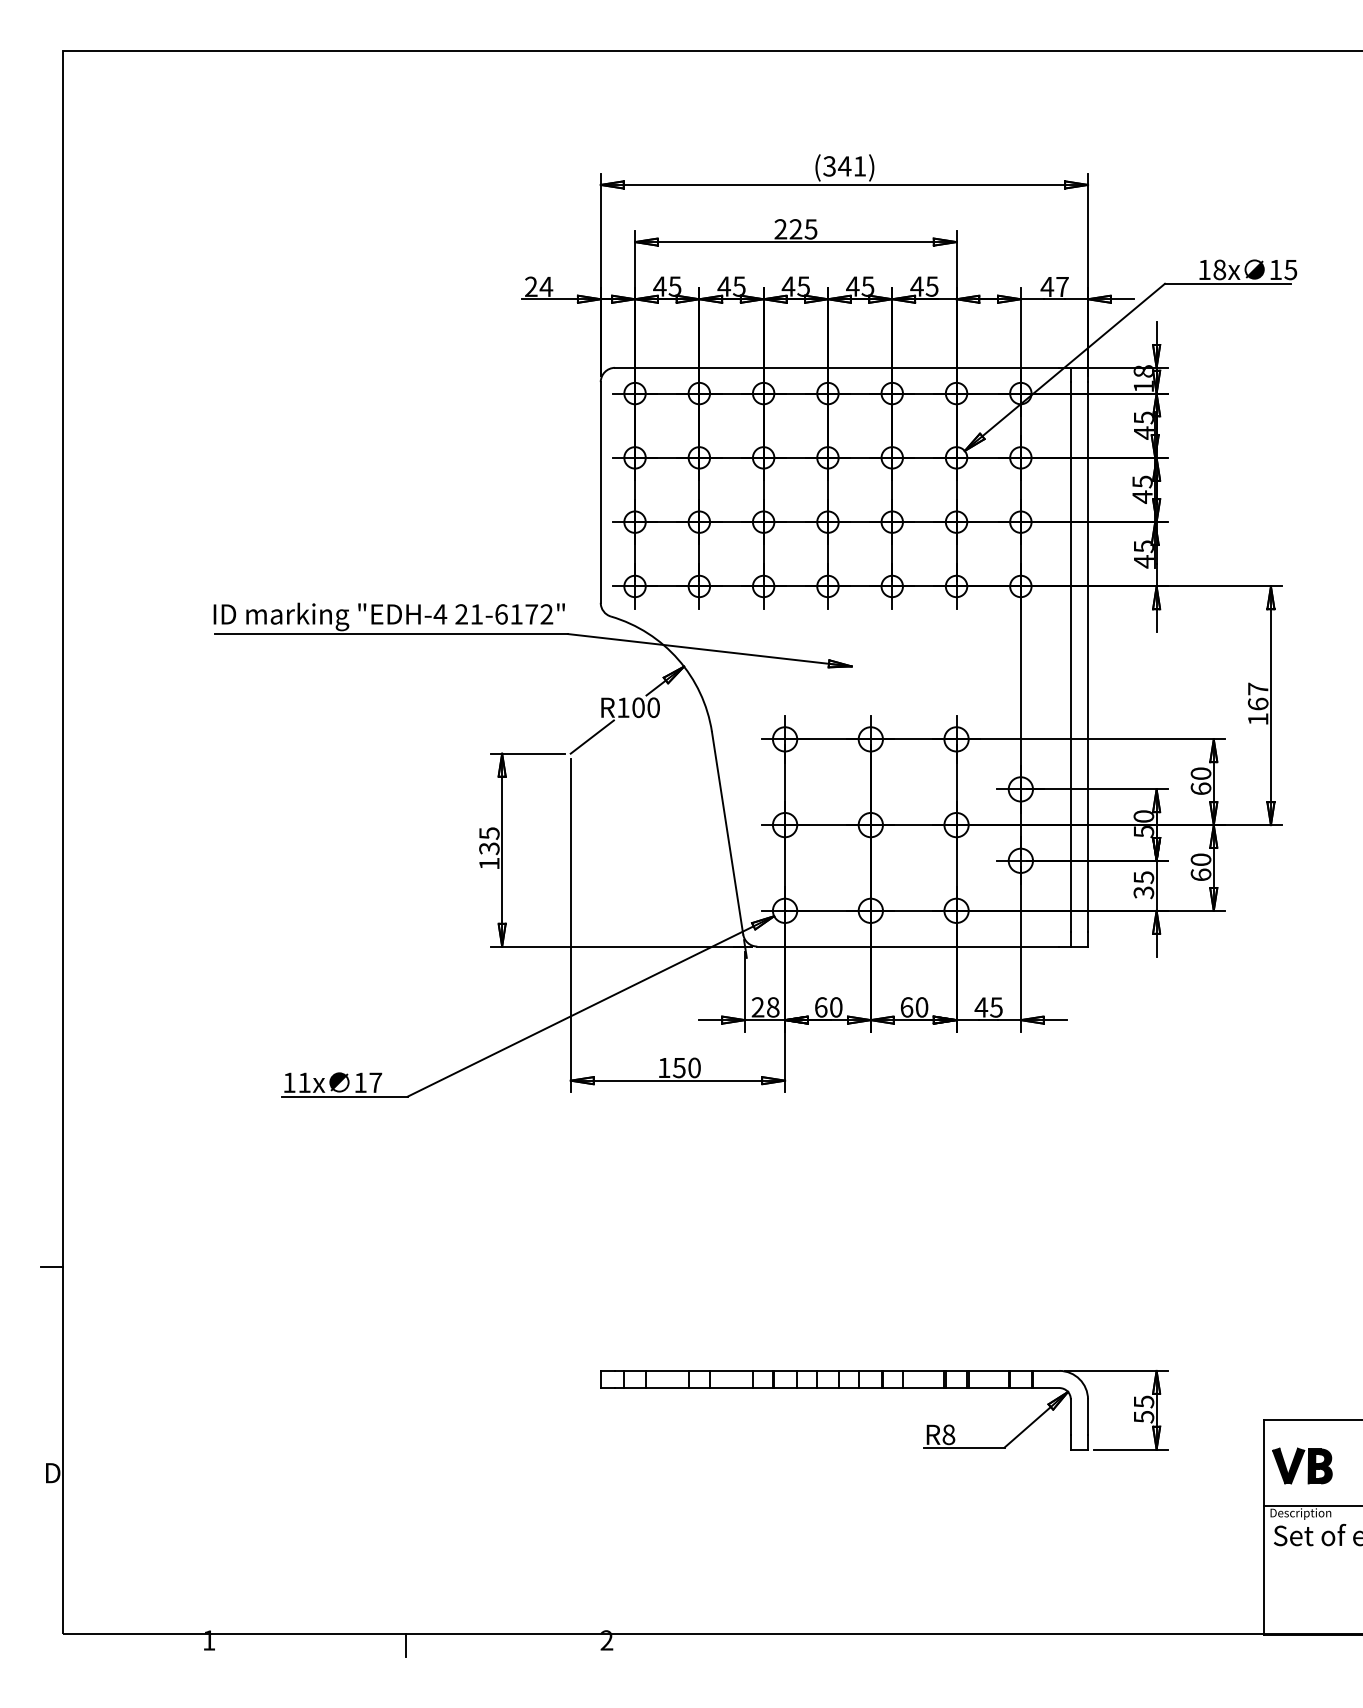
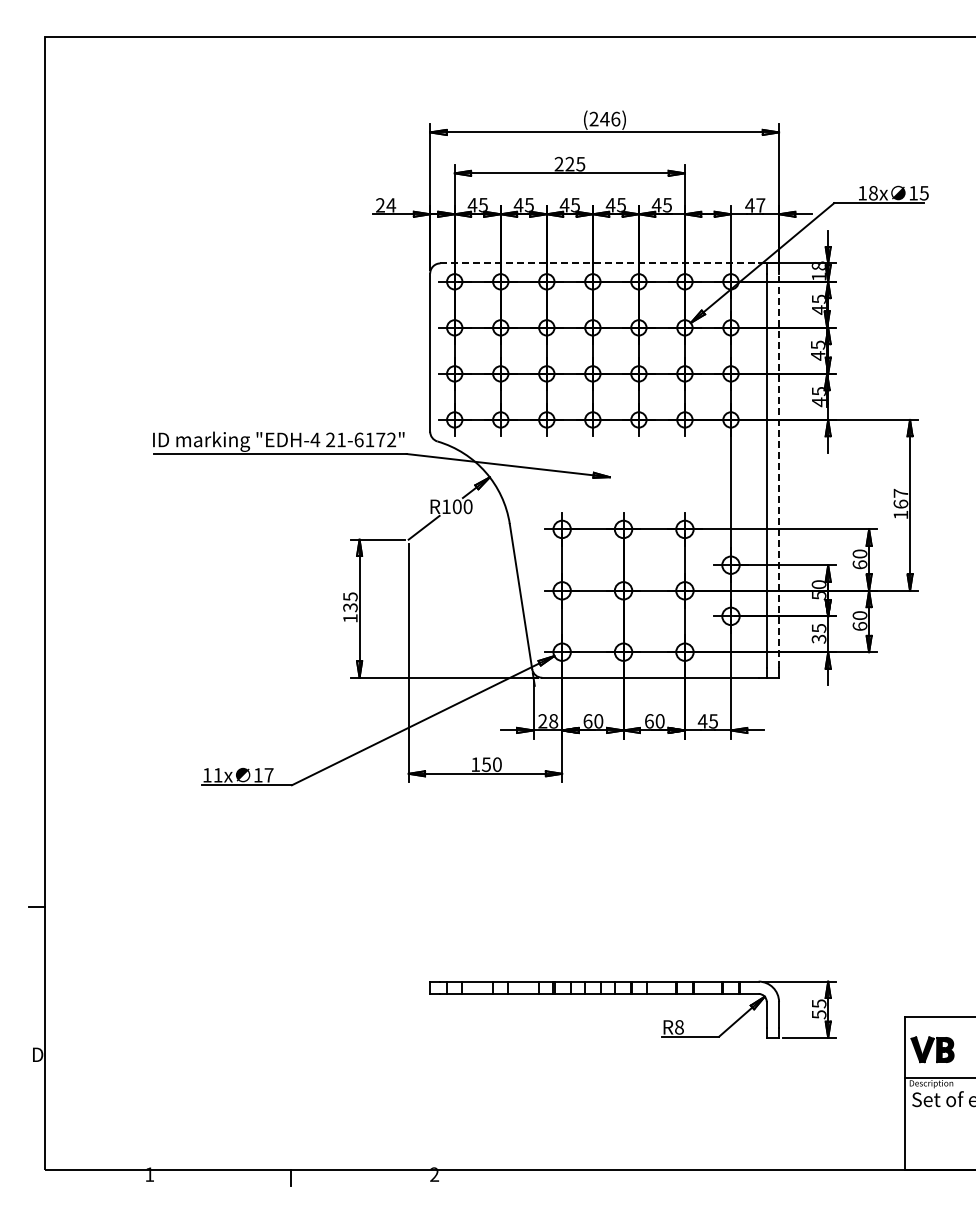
text: (844, 165) -> (604, 118), (341) -> (246)
line: (838, 367) -> (600, 263), solid -> dashed
line: (1088, 657) -> (779, 470), solid -> dashed

